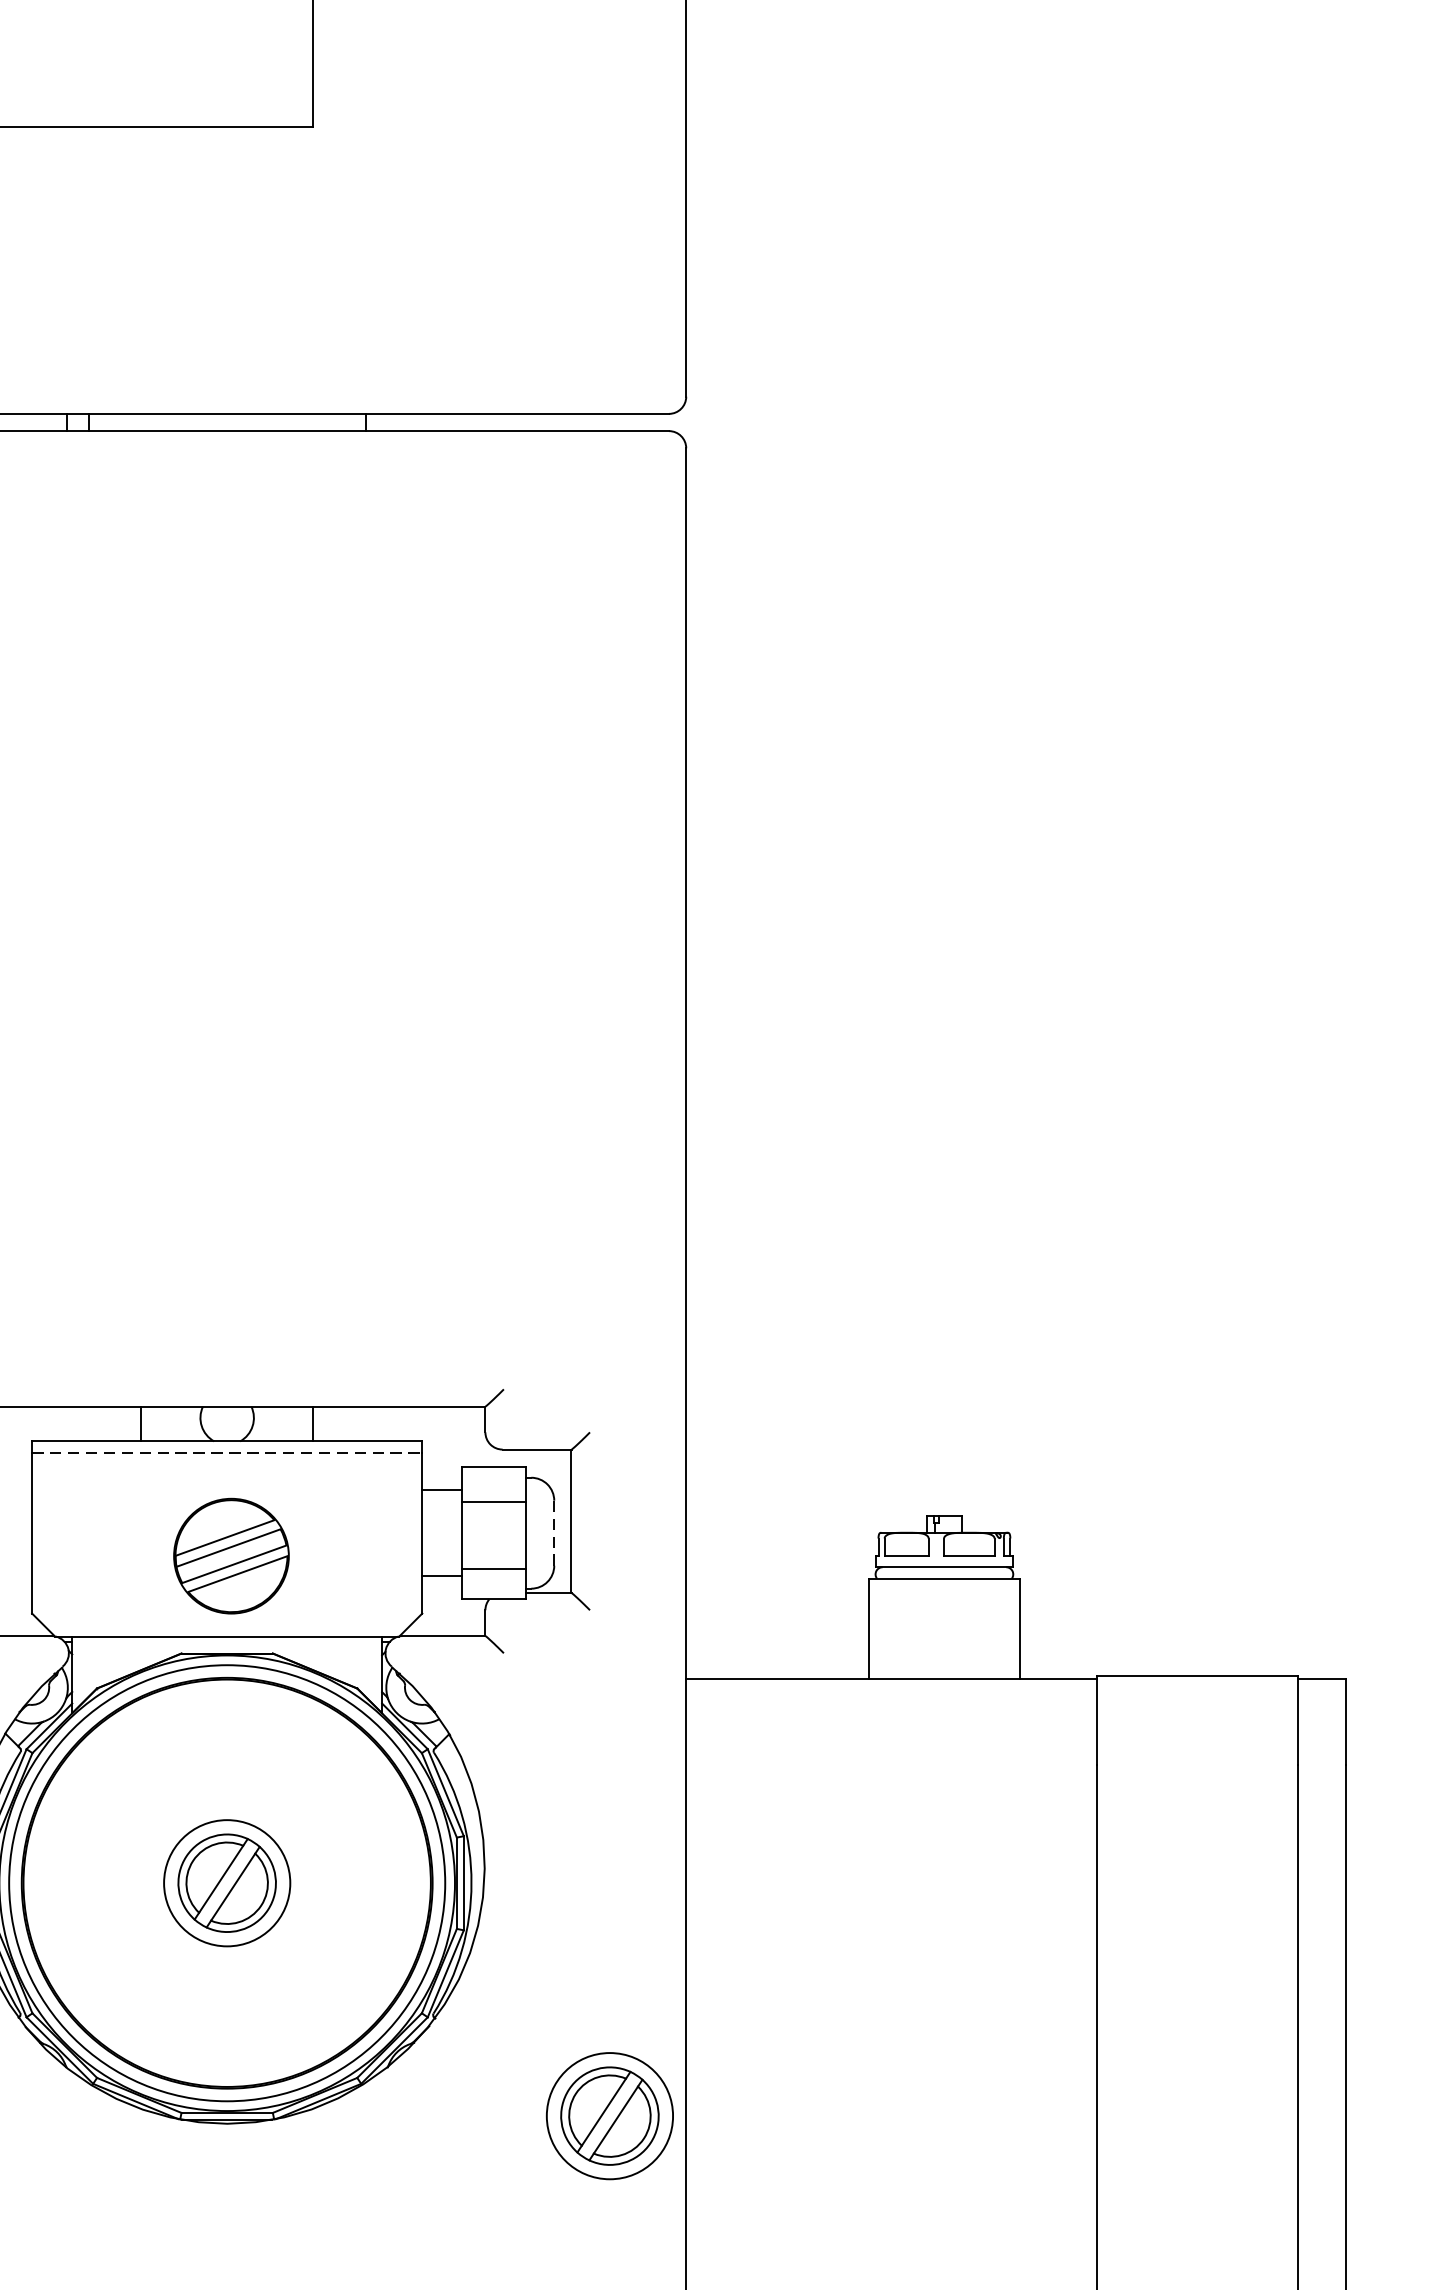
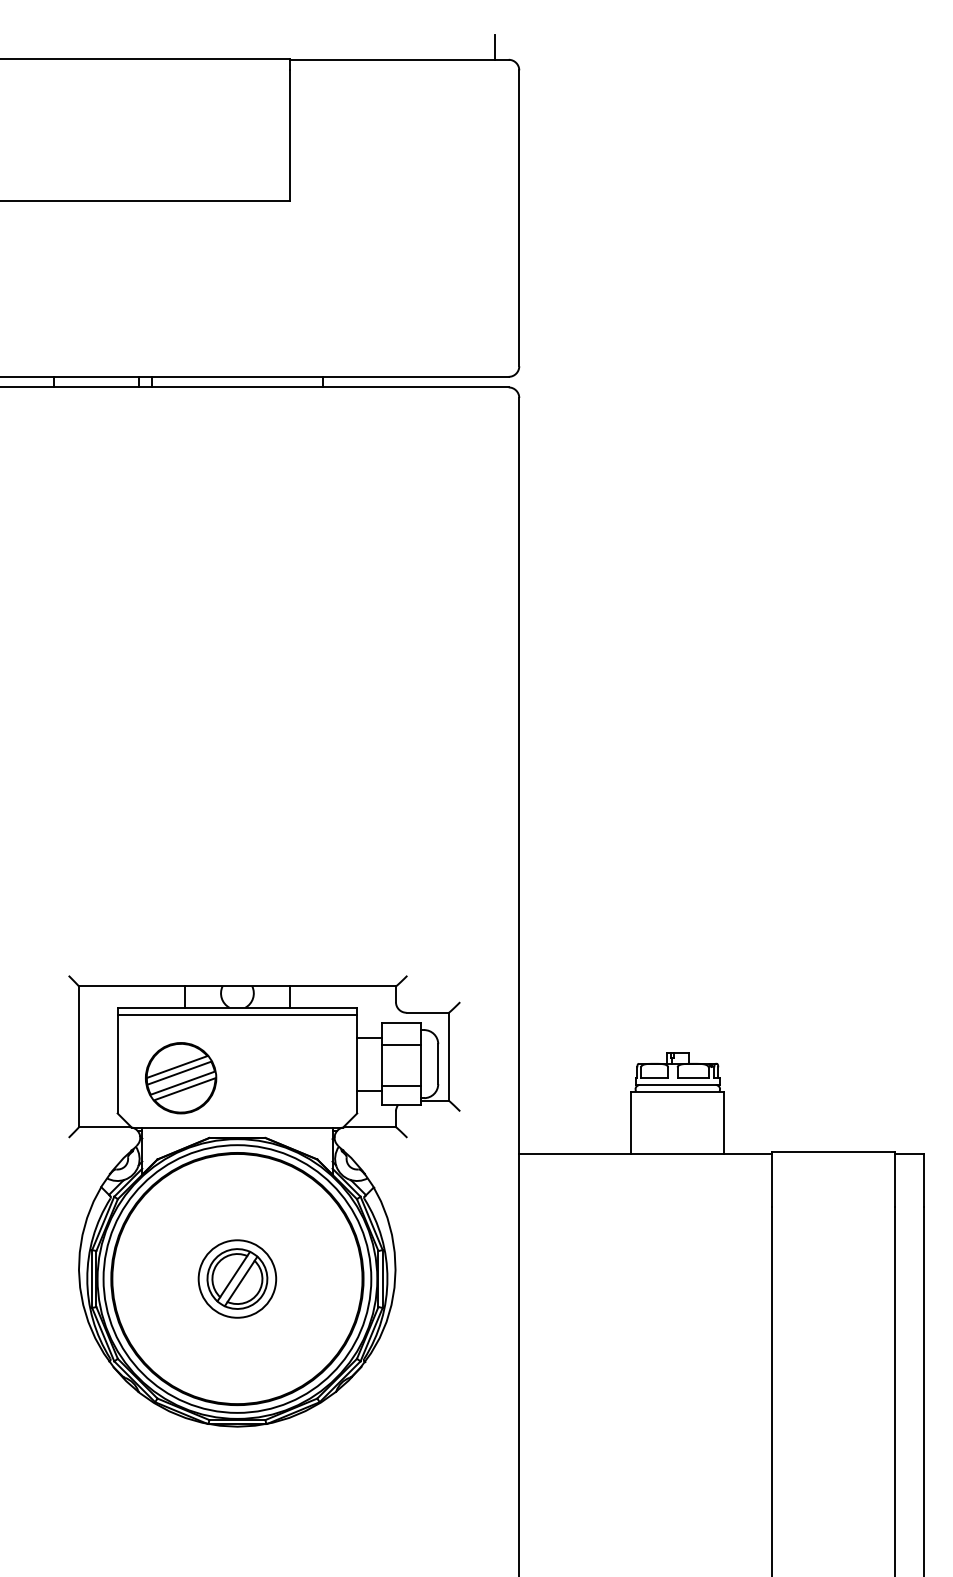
line: (227, 1452) -> (237, 1014), dashed -> solid
line: (554, 1533) -> (438, 1064), dashed -> solid
part: (232, 1556) -> (181, 1078), moved
part: (610, 2115) -> (472, 1421), removed

